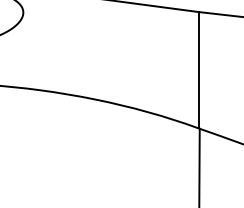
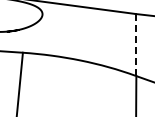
line: (198, 69) -> (135, 44), solid -> dashed

